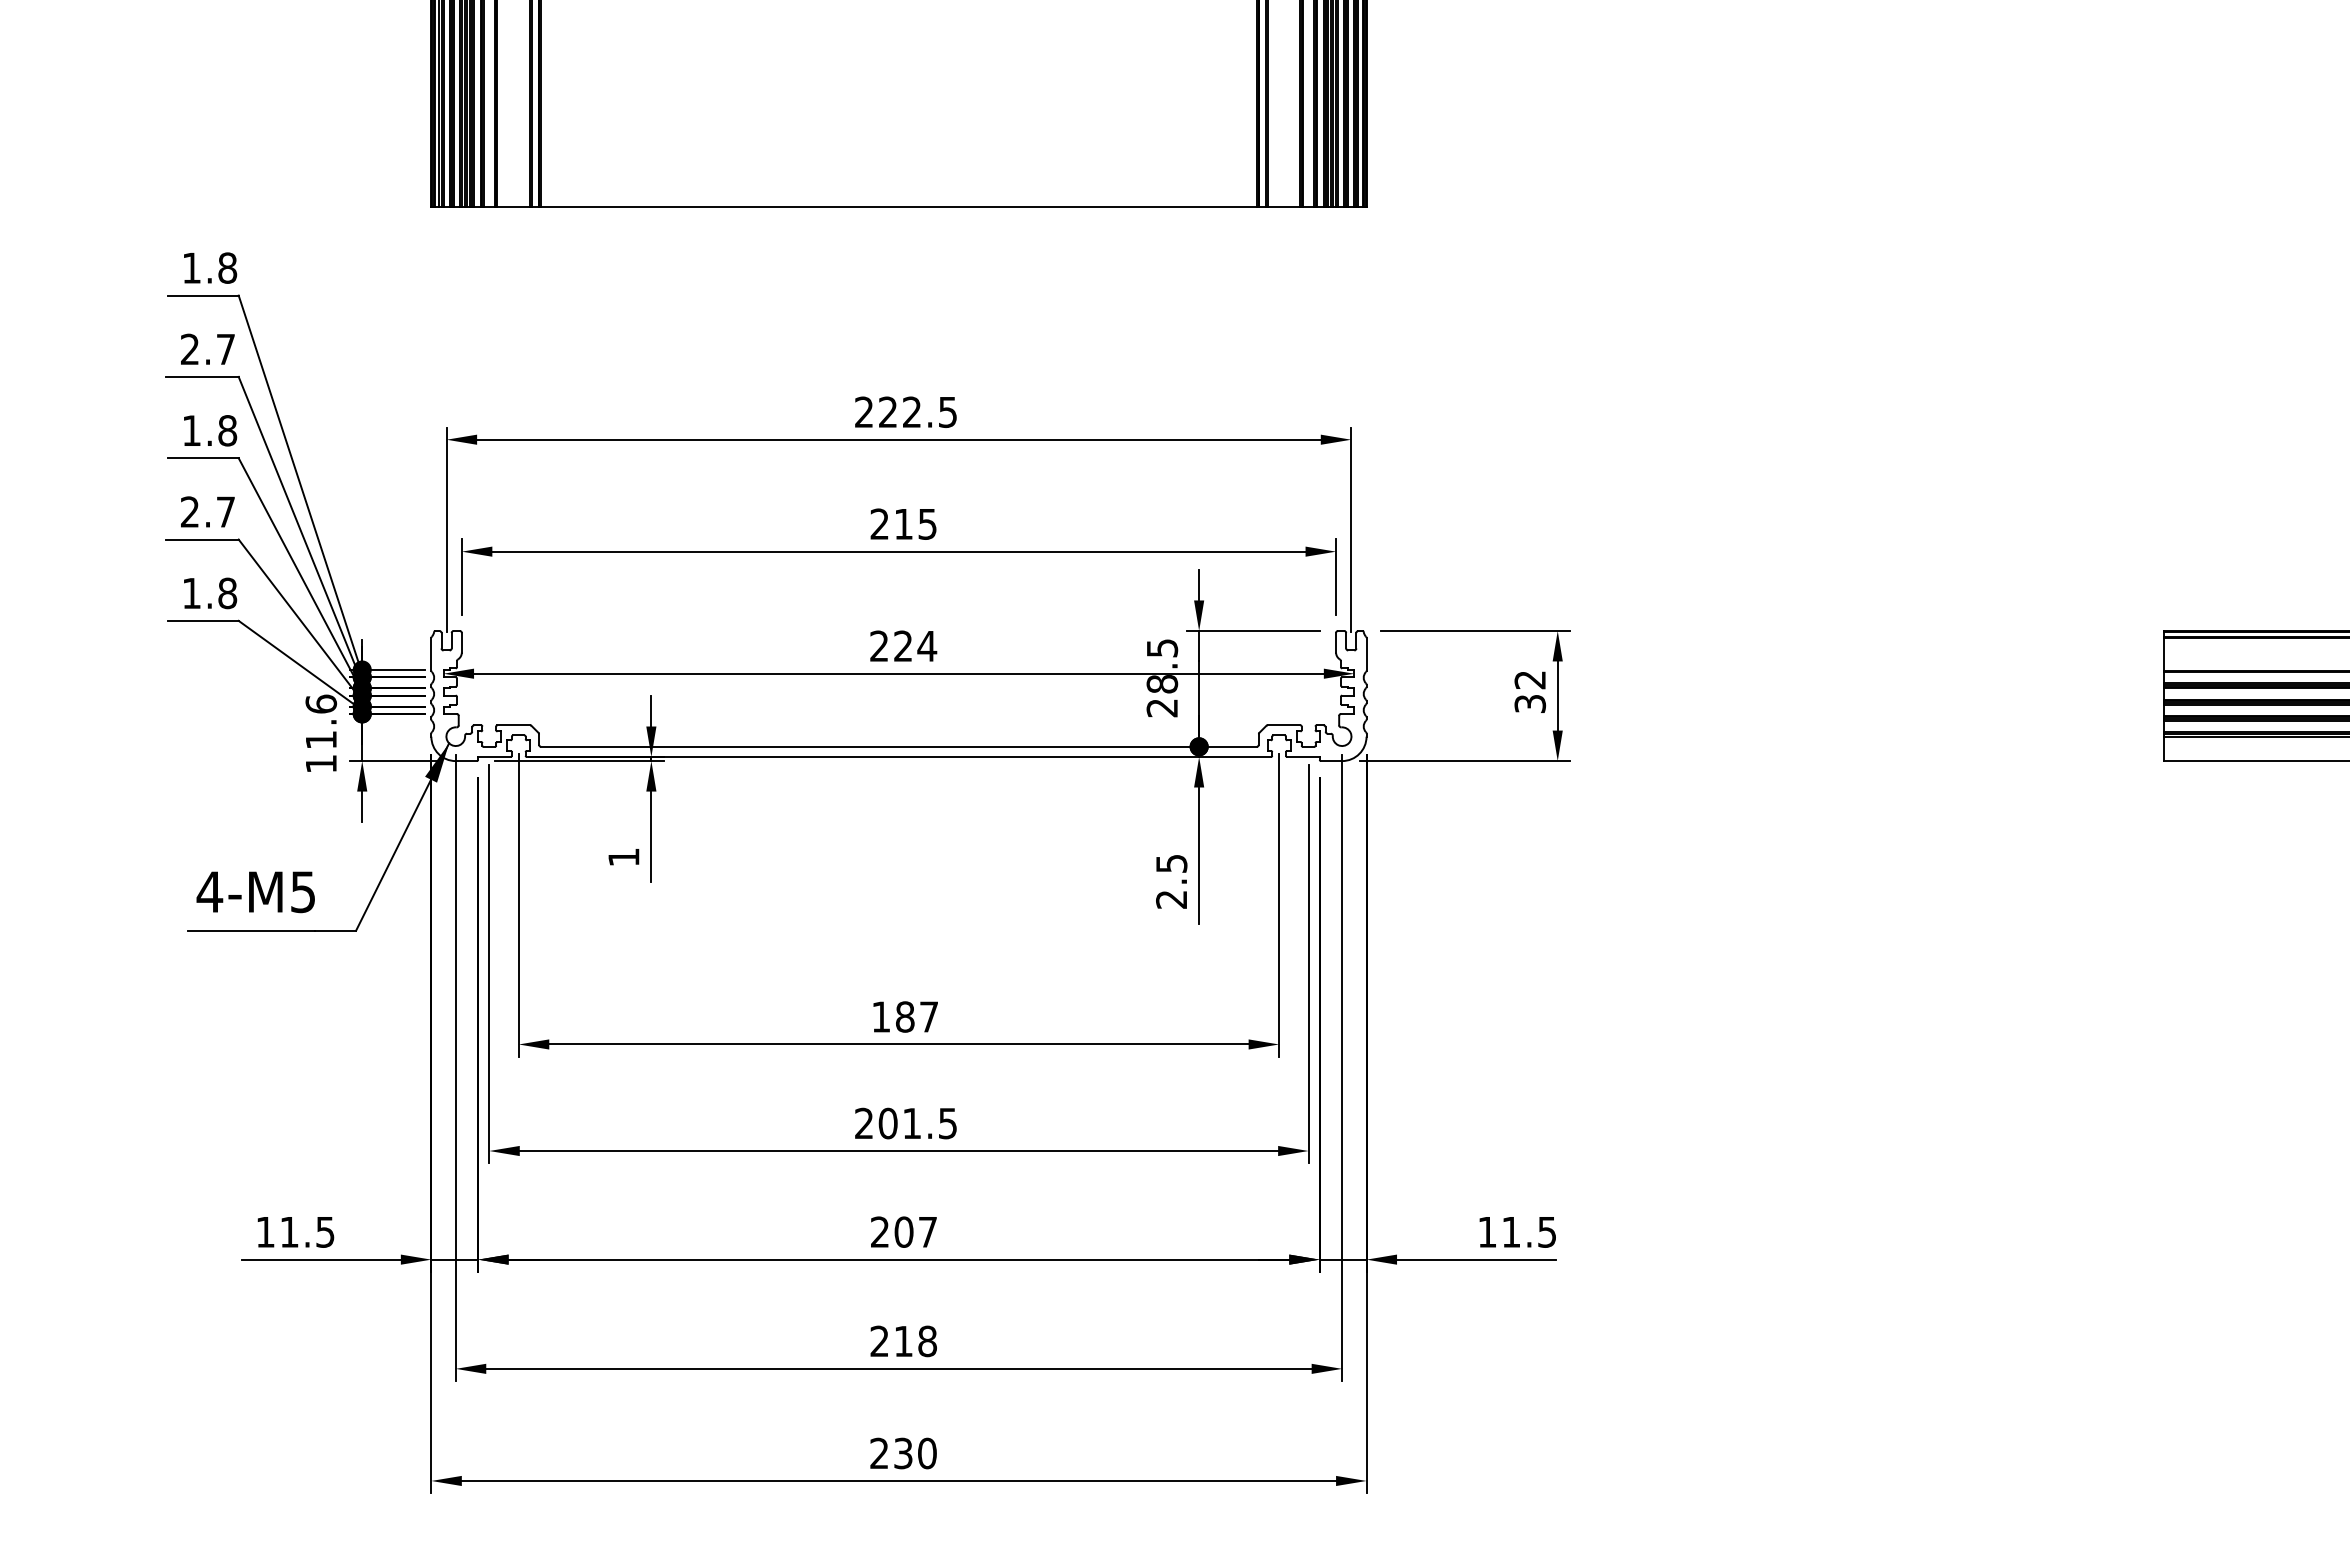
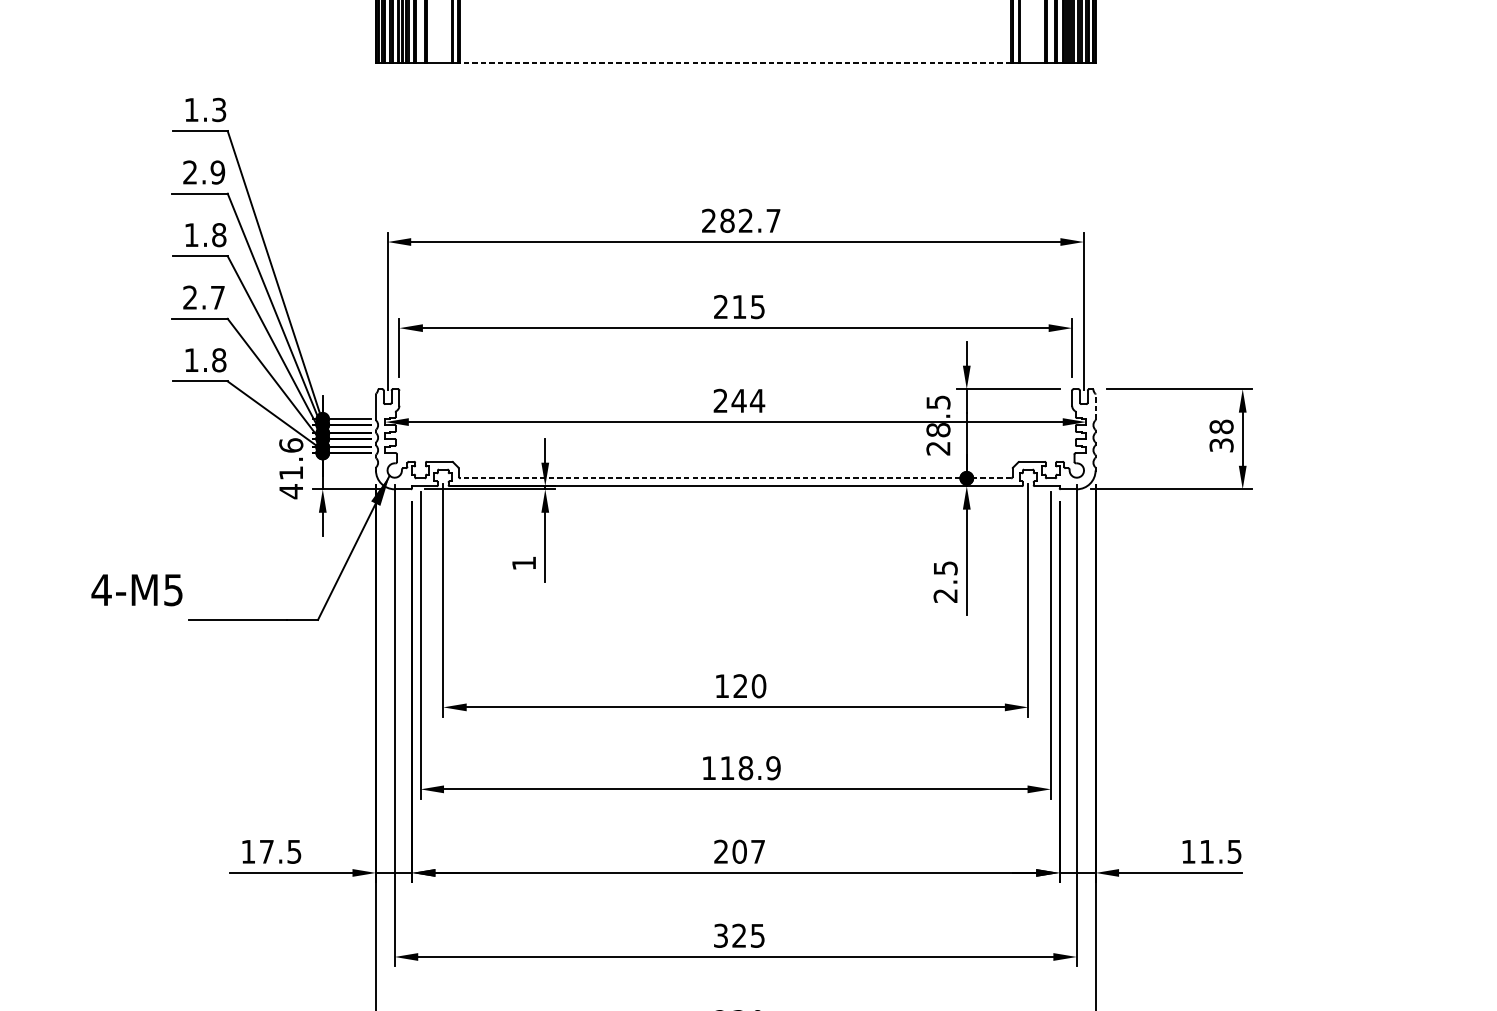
line: (898, 207) -> (735, 63), solid -> dashed
text: (227, 267) -> (219, 109), 1.8 -> 1.3
text: (225, 349) -> (217, 172), 2.7 -> 2.9
text: (917, 412) -> (750, 221), 222.5 -> 282.7
text: (903, 645) -> (739, 400), 224 -> 244
line: (1366, 653) -> (1095, 406), solid -> dashed
text: (1530, 679) -> (1221, 426), 32 -> 38
line: (898, 746) -> (735, 478), solid -> dashed
text: (321, 764) -> (291, 491), 11.6 -> 41.6
text: (255, 892) -> (136, 590), moved
text: (917, 1016) -> (750, 685), 187 -> 120
text: (906, 1123) -> (741, 768), 201.5 -> 118.9
text: (289, 1232) -> (266, 852), 11.5 -> 17.5
text: (903, 1341) -> (739, 935), 218 -> 325

